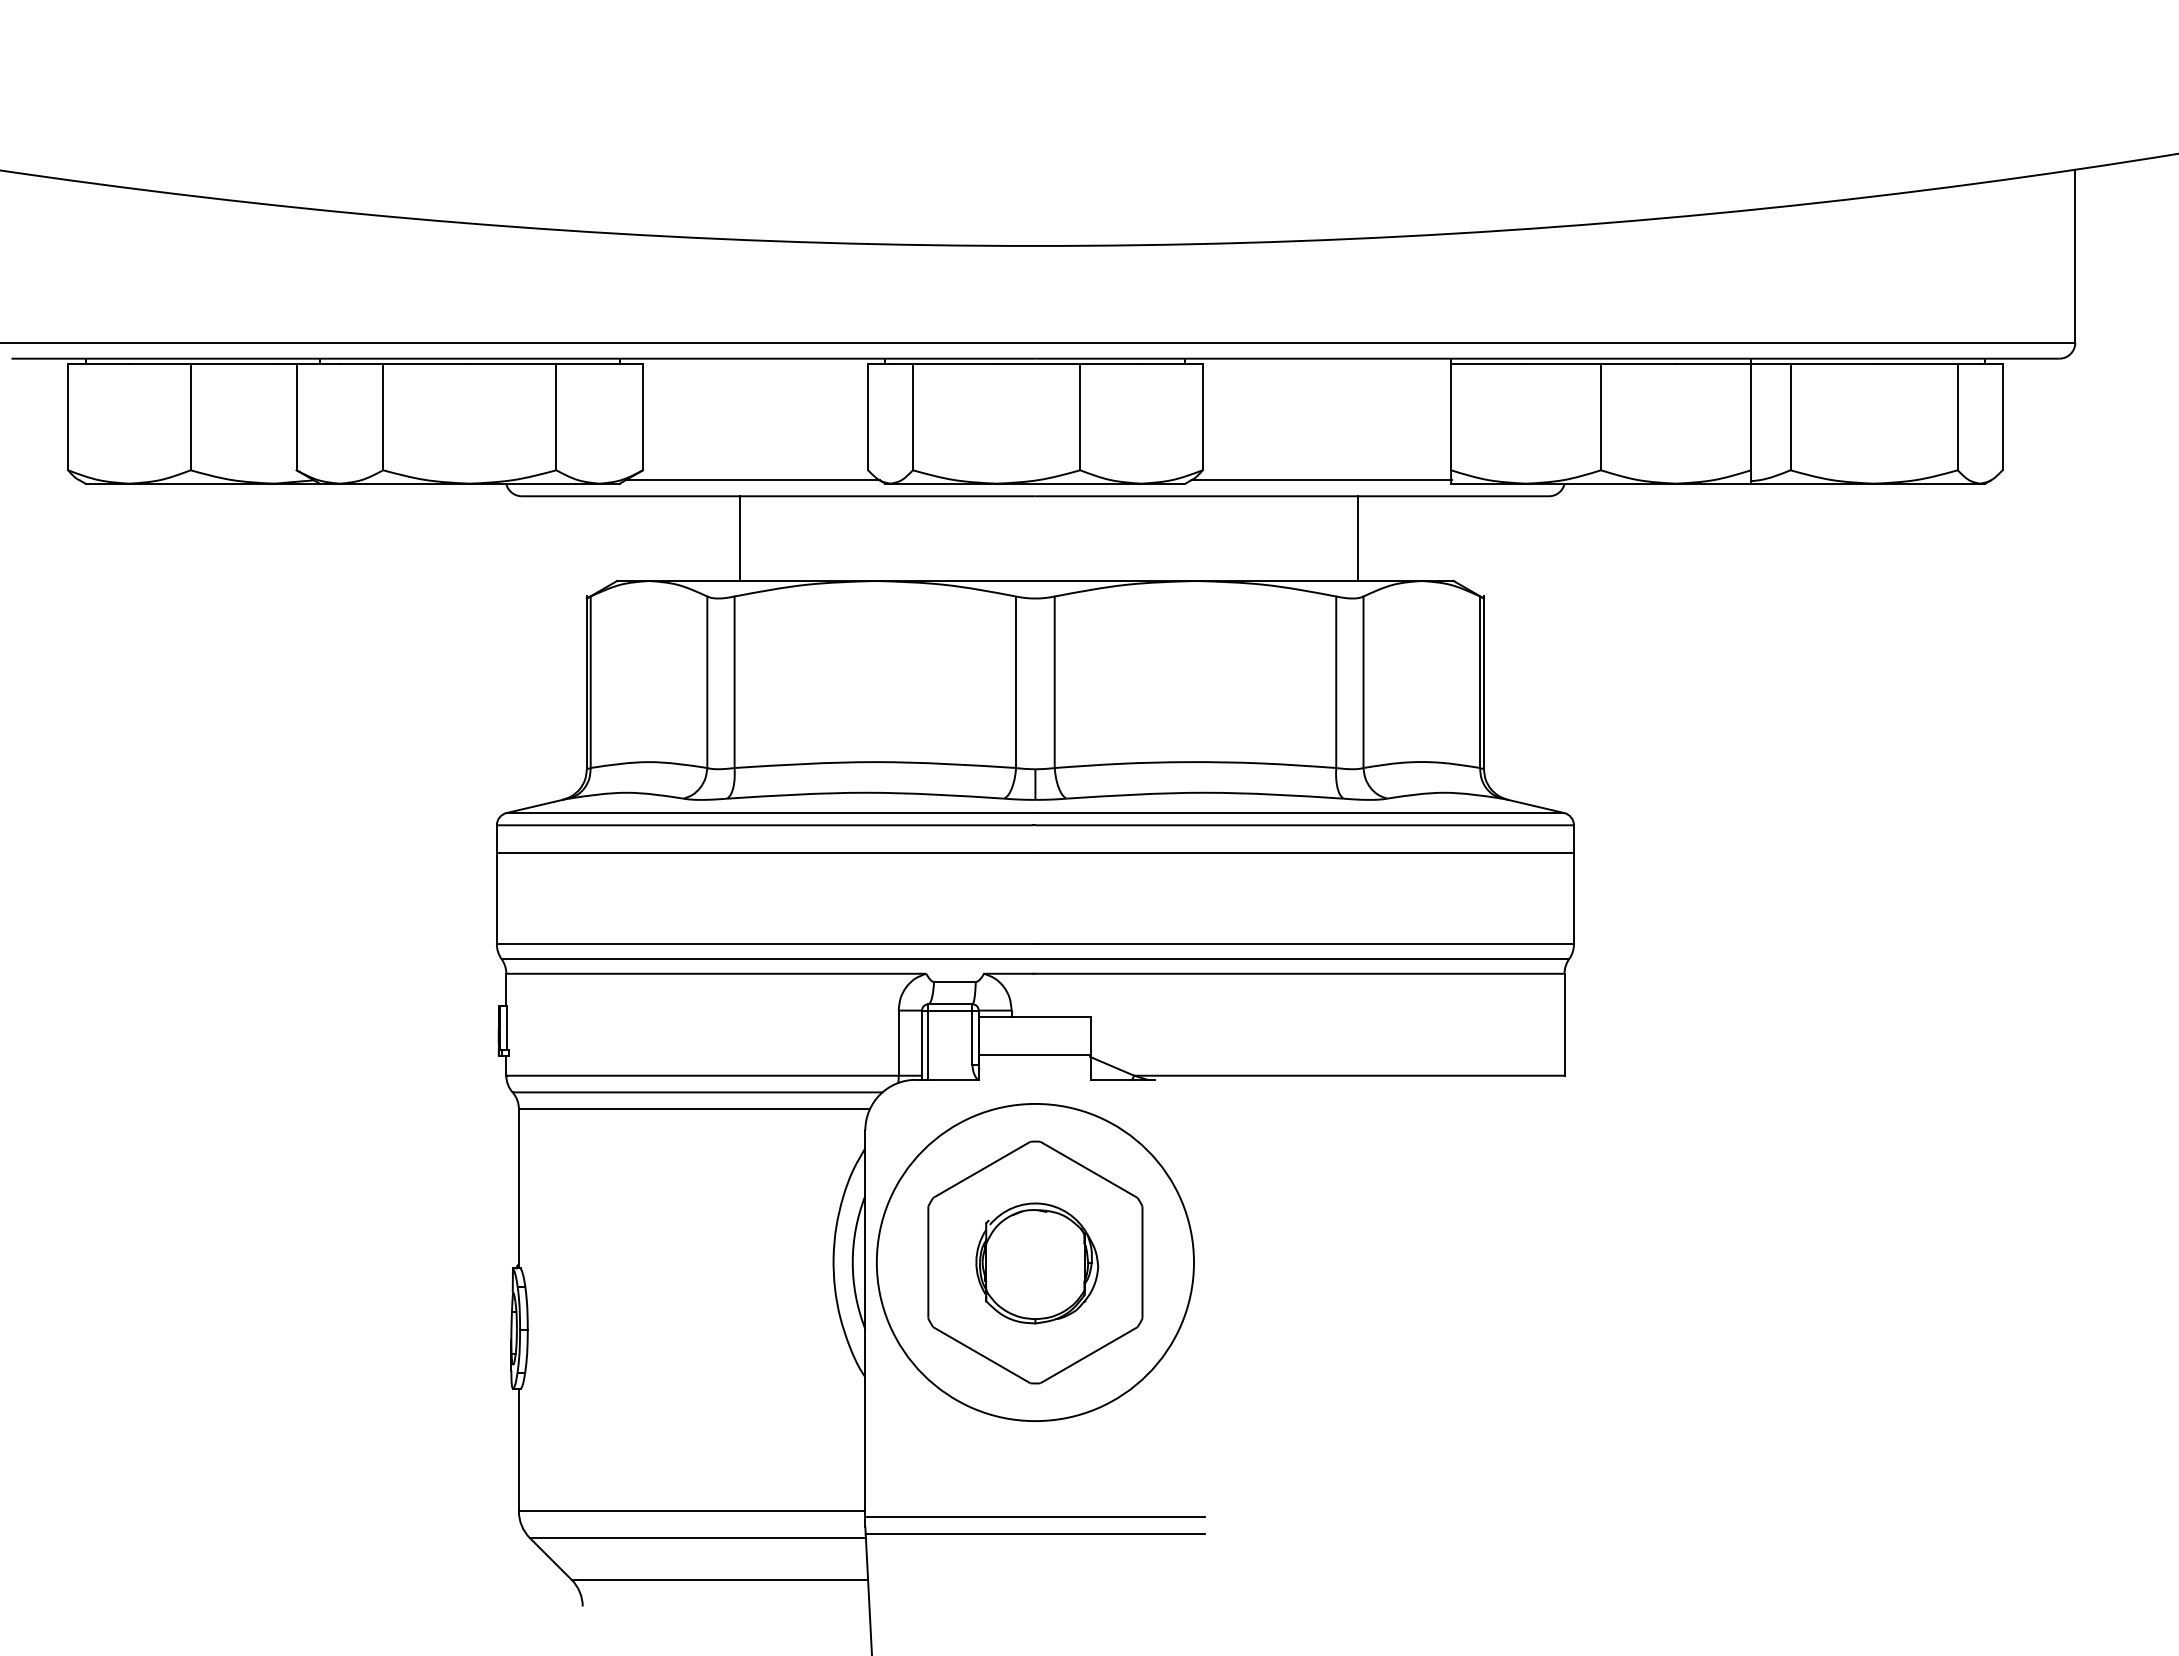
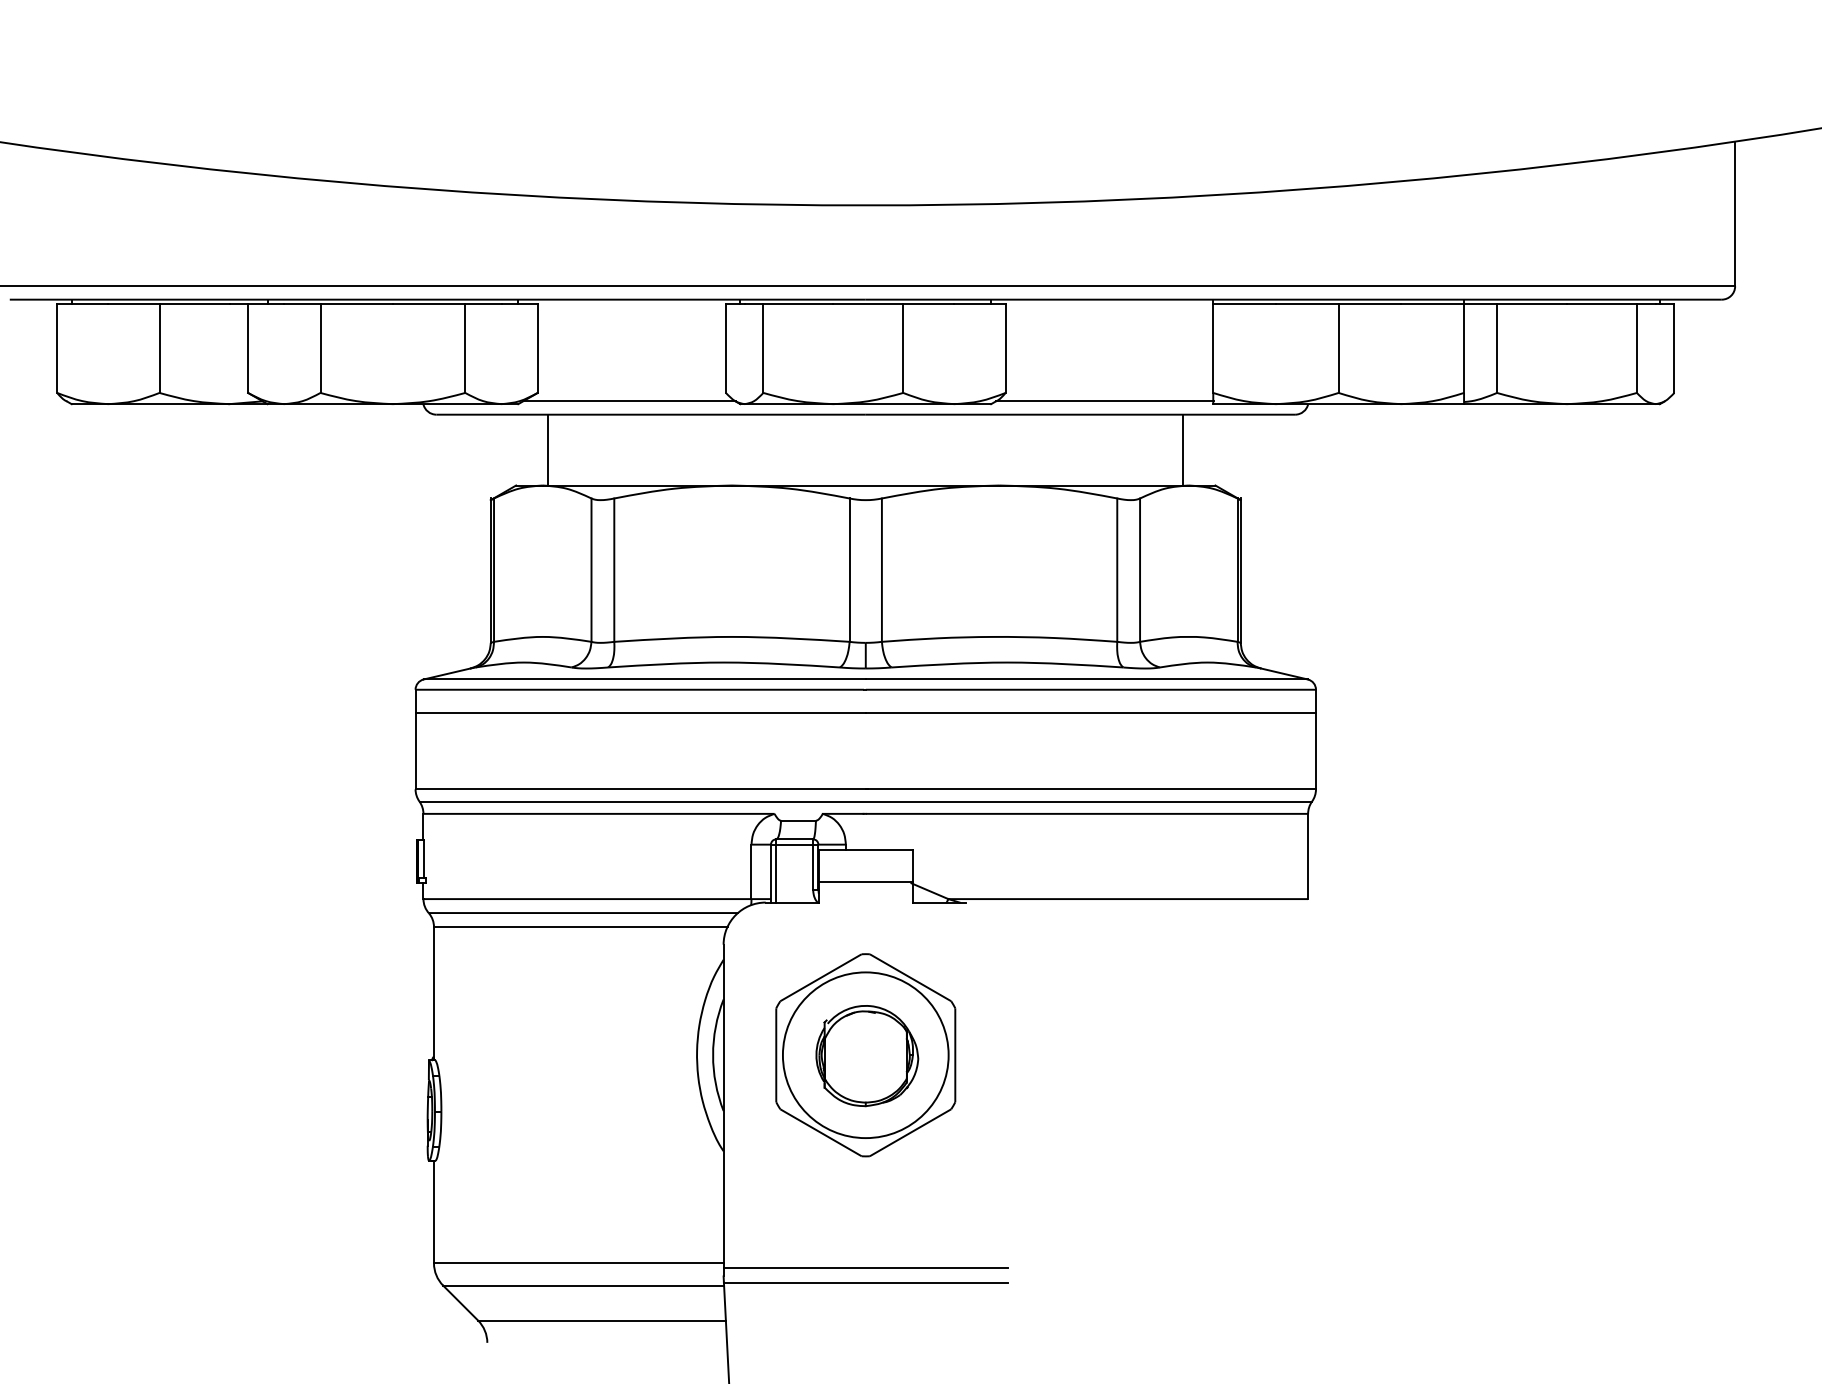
line: (739, 538) -> (548, 449), moved
line: (1358, 538) -> (1183, 449), moved
circle: (1035, 1262) -> (865, 1055), size x0.62

